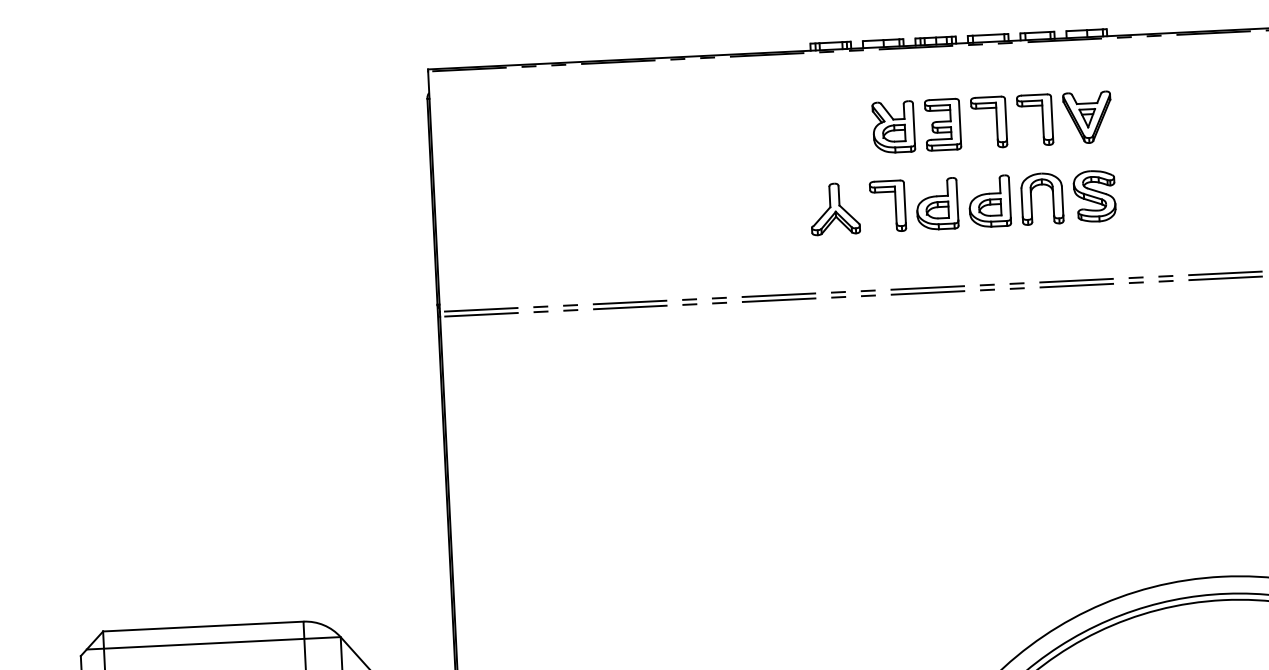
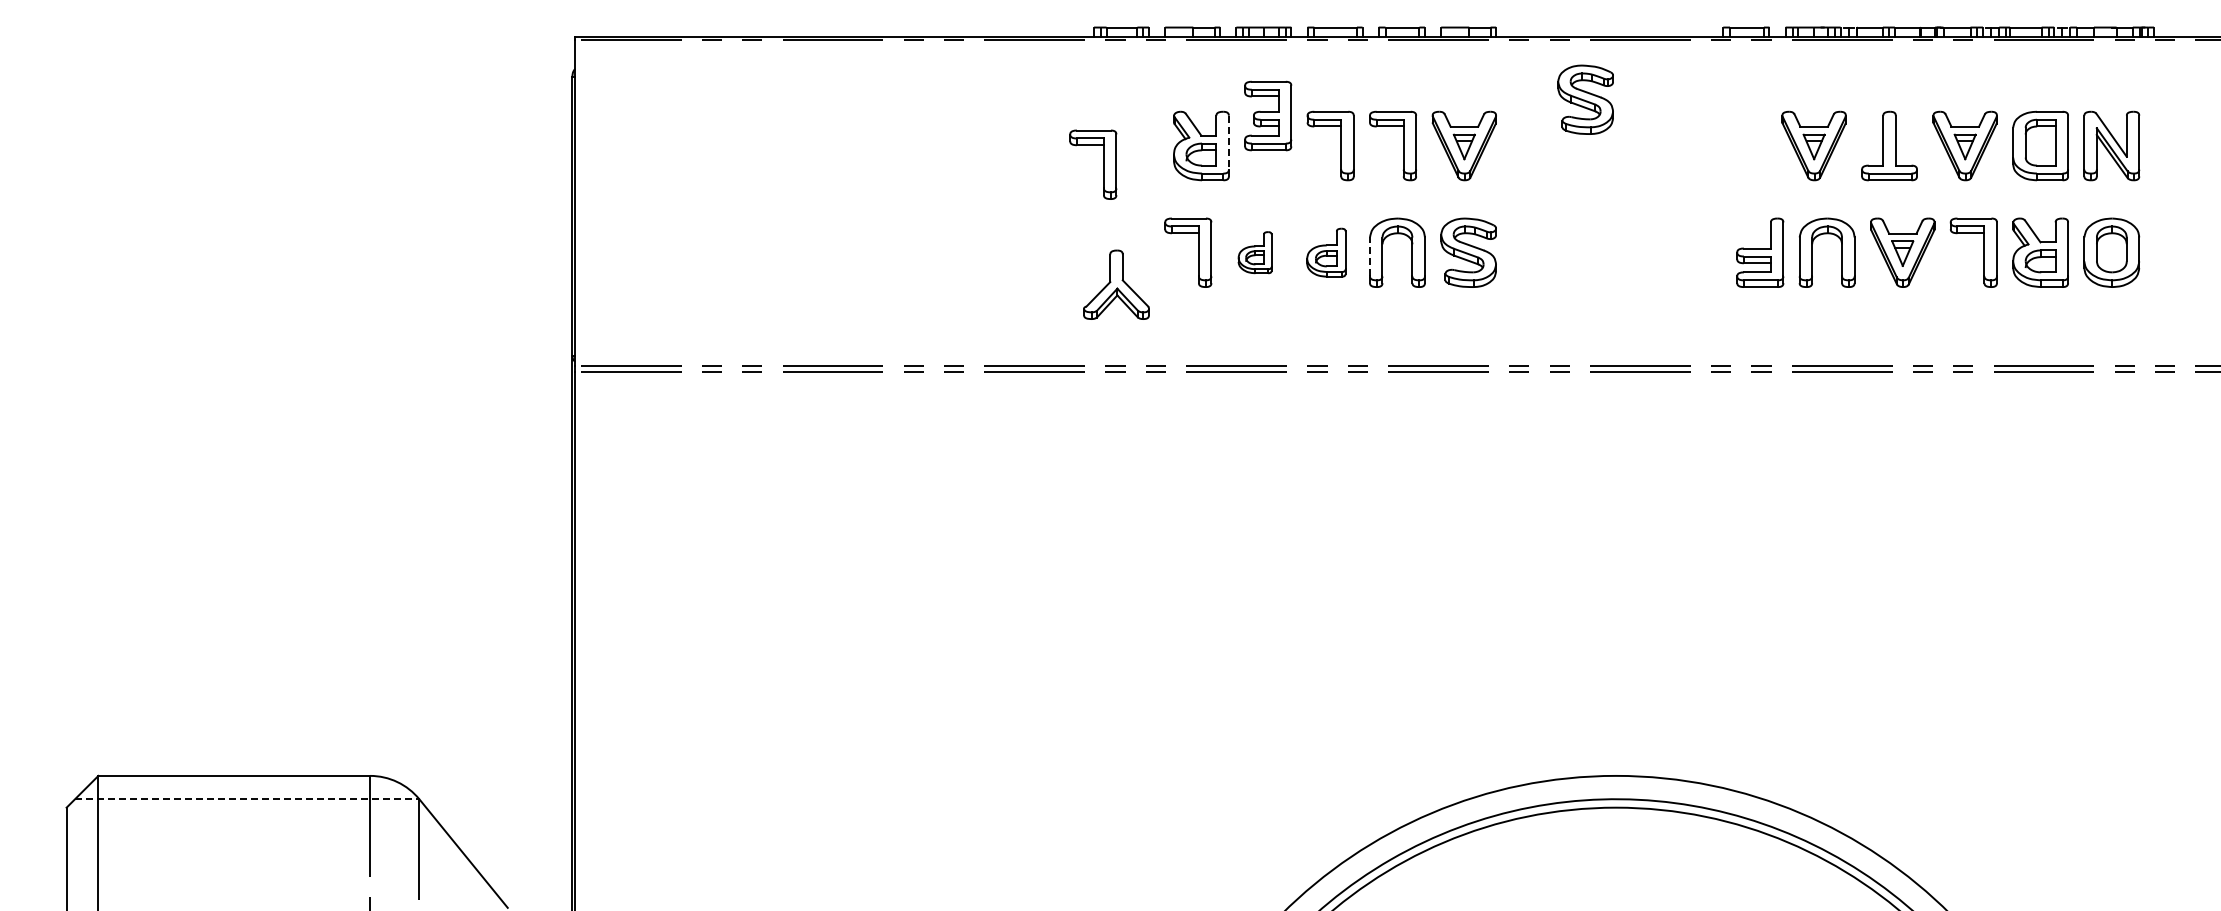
part: (1175, 79) -> (1585, 99), added
line: (913, 124) -> (1228, 143), solid -> dashed
part: (943, 124) -> (1268, 115), moved
part: (822, 144) -> (1103, 164), added
part: (989, 201) -> (1326, 252), size x0.7
line: (1021, 202) -> (1369, 256), solid -> dashed
part: (936, 203) -> (1254, 252), size x0.6
part: (835, 208) -> (1116, 284), moved
line: (213, 643) -> (247, 799), solid -> dashed

